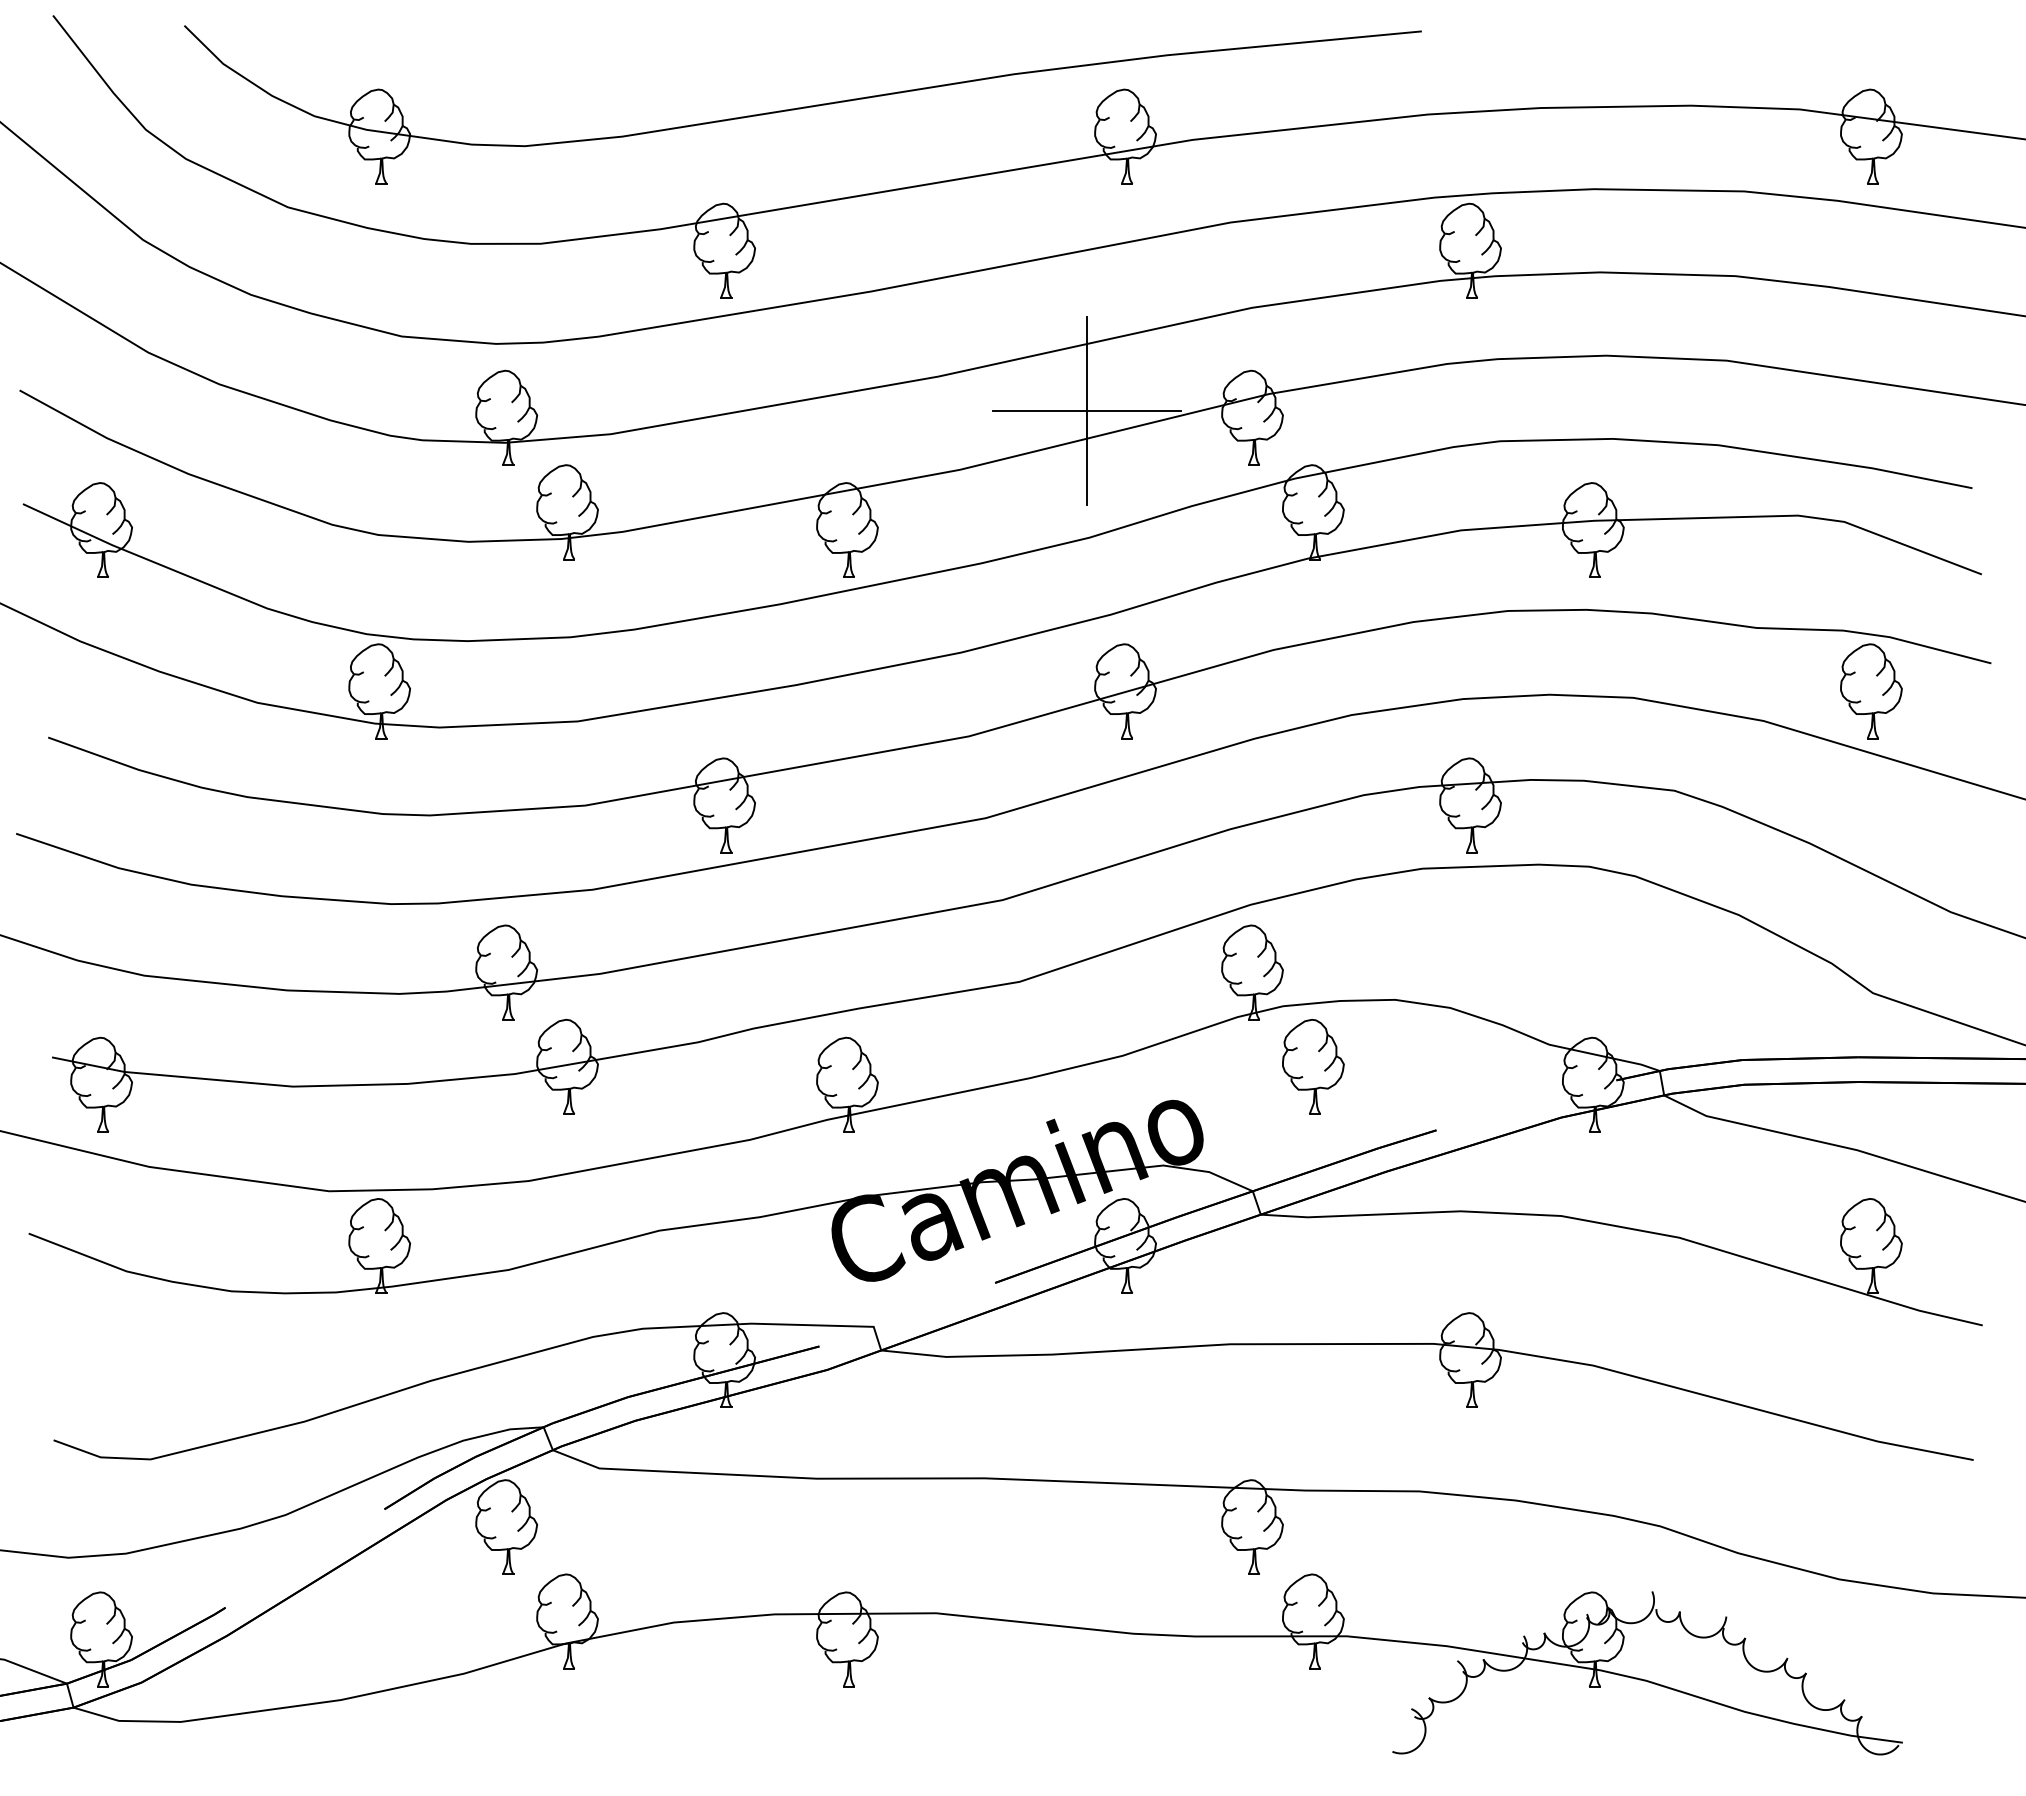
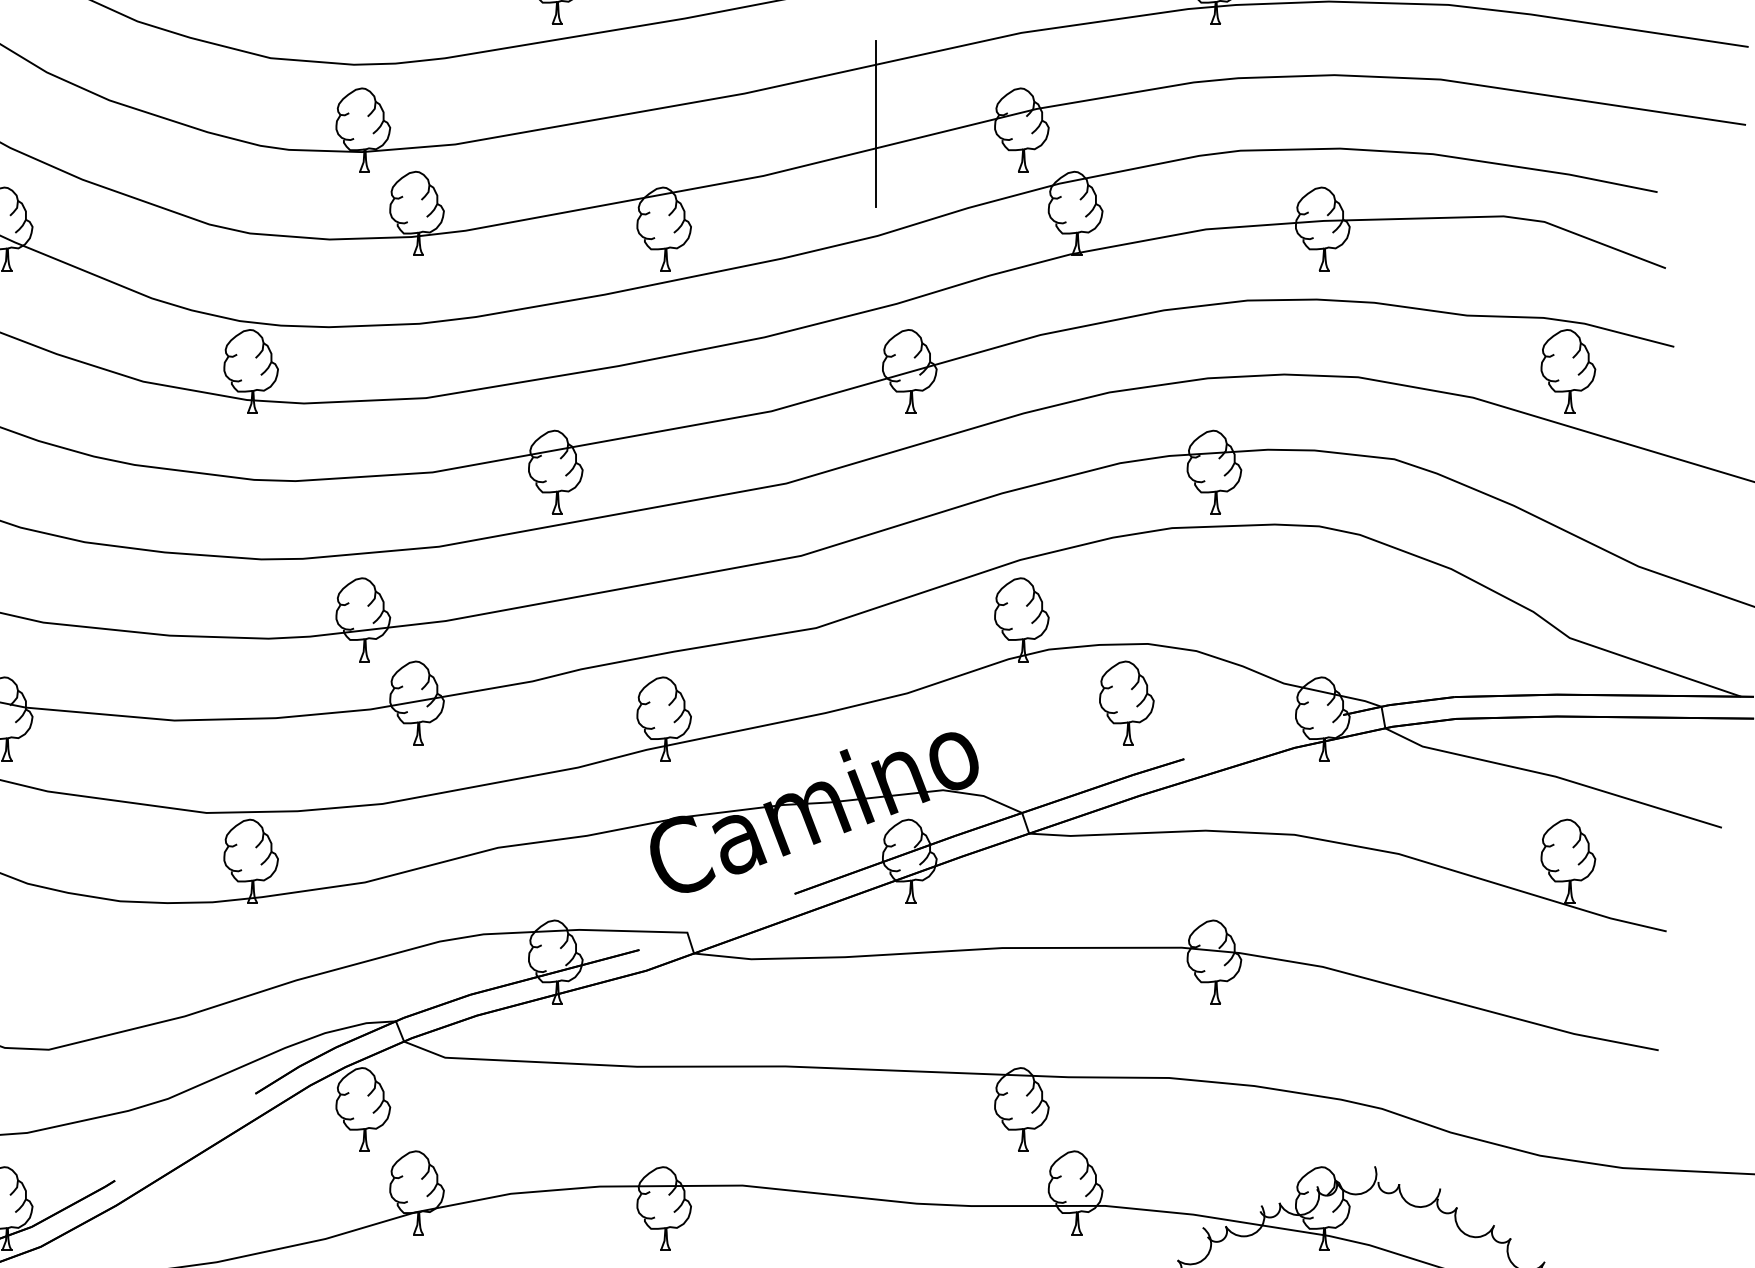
line: (1087, 411) -> (876, 124), removed
part: (1313, 1066) -> (1126, 702), moved

